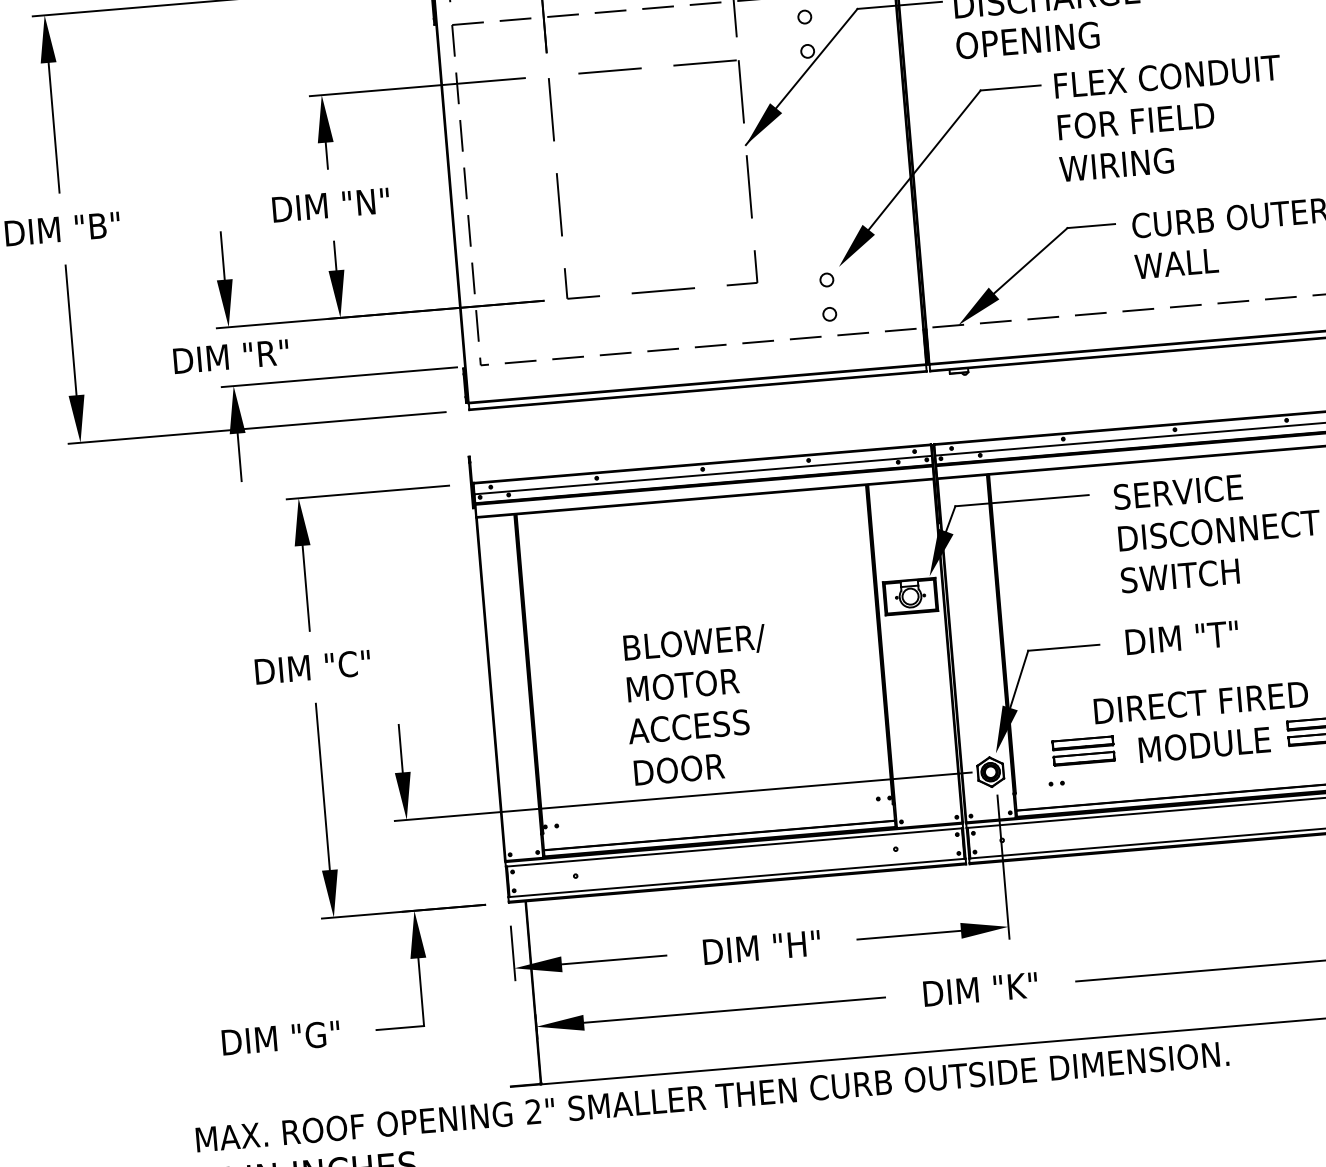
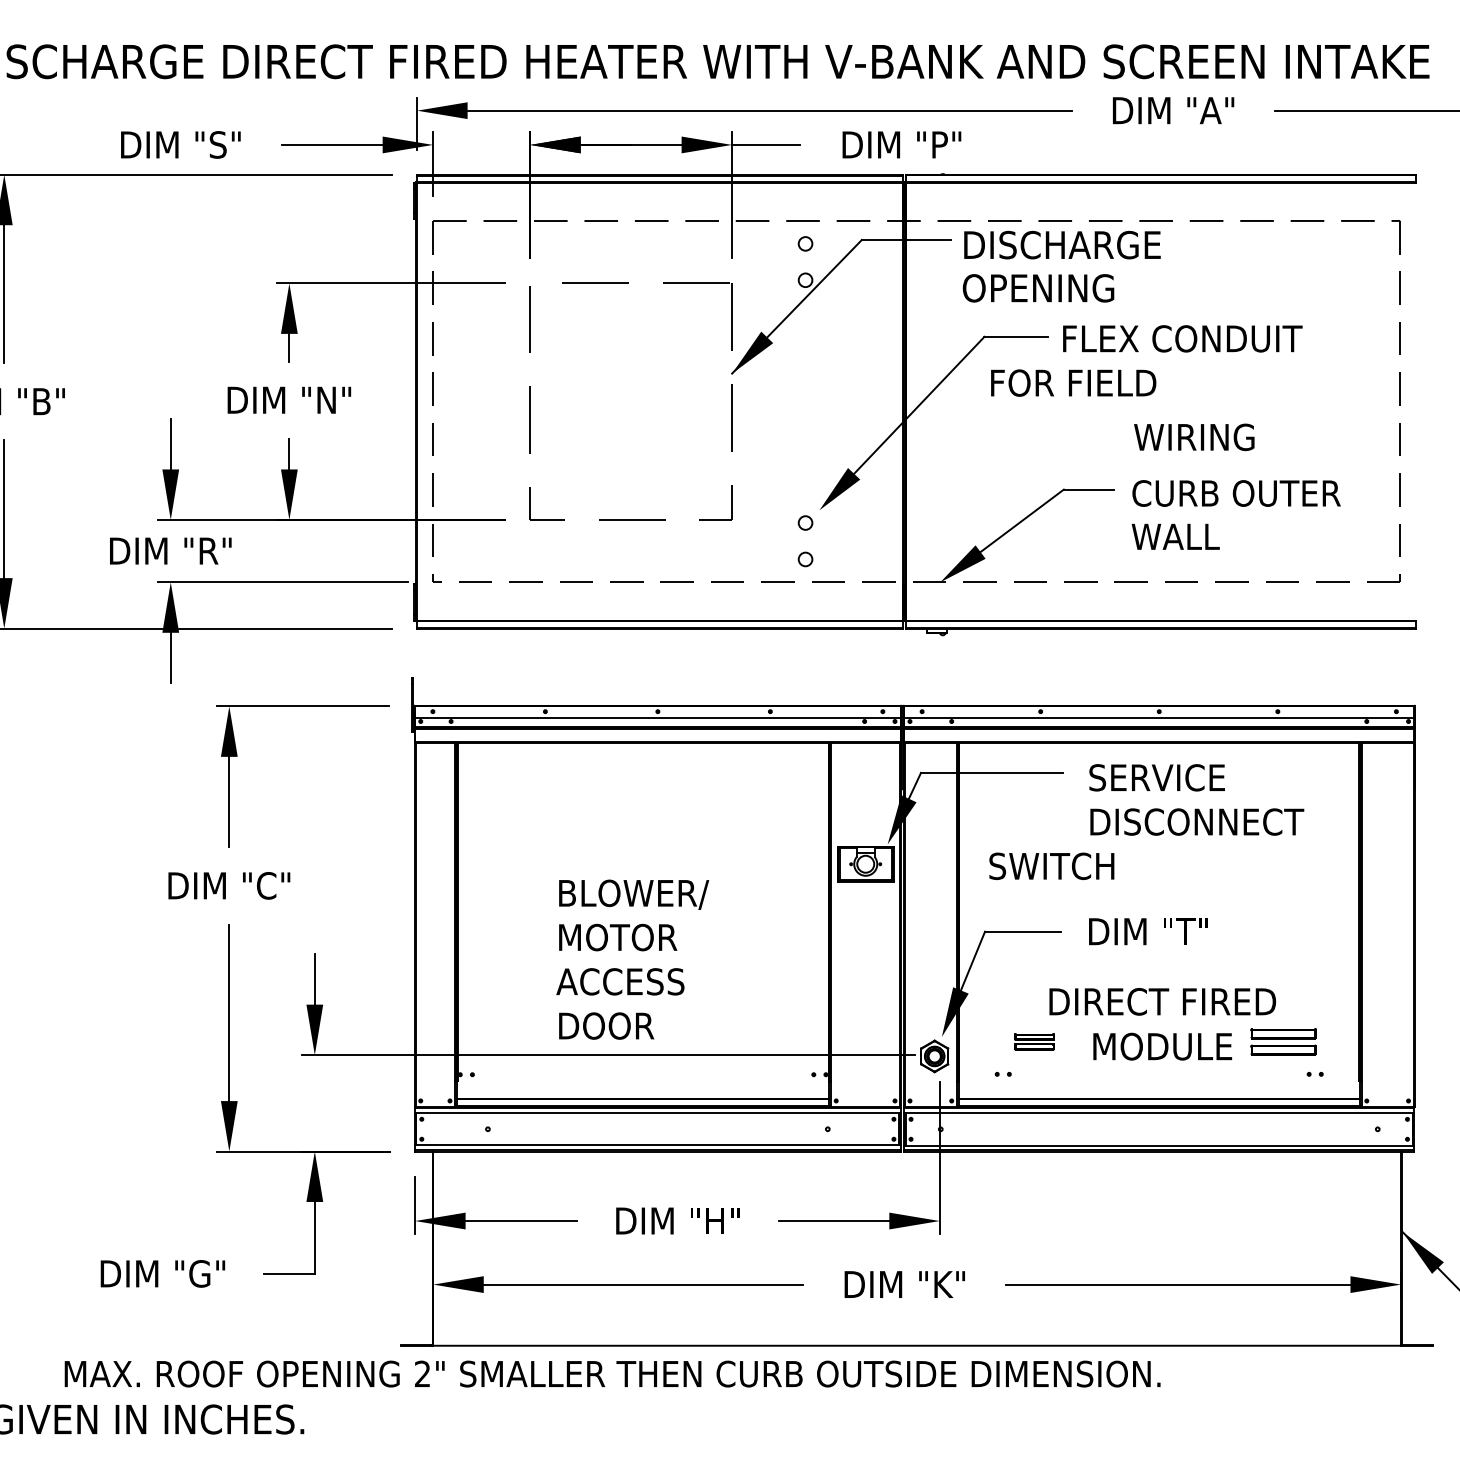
text: (1135, 120) -> (1073, 382), moved
text: (1116, 165) -> (1194, 437), moved
text: (1179, 575) -> (1051, 865), moved
part: (1083, 750) -> (1034, 1041), size x0.6

